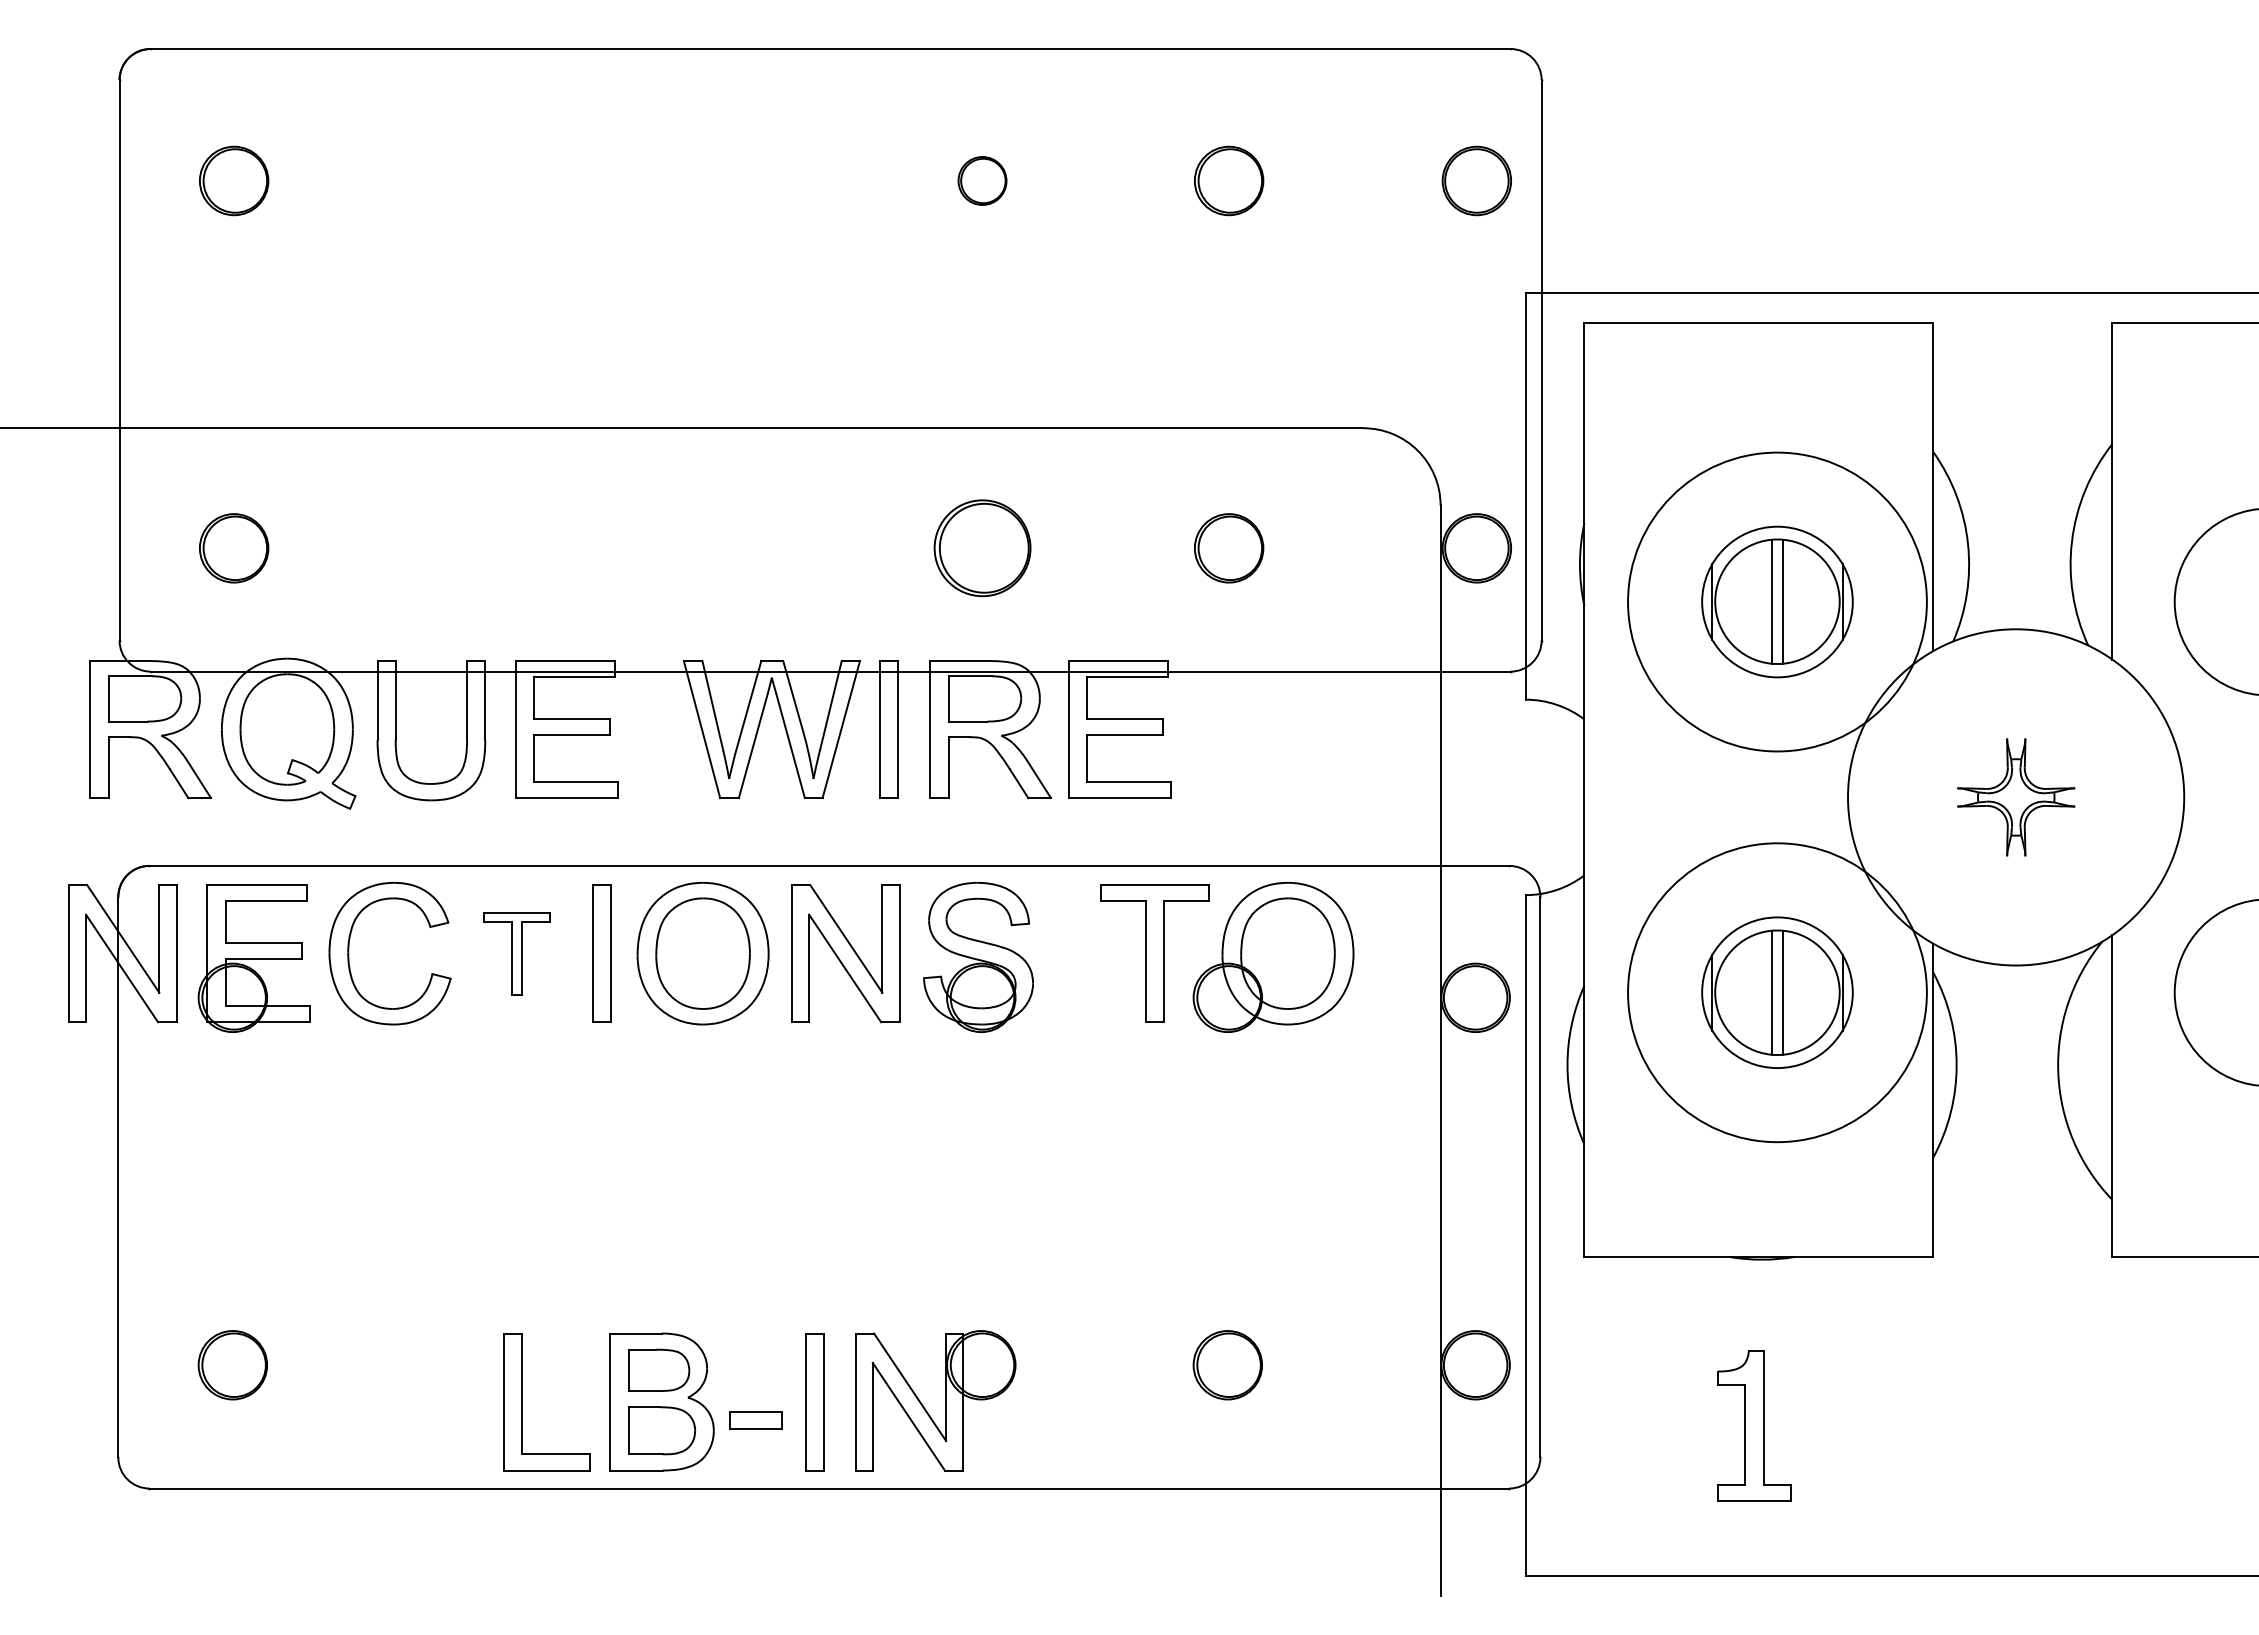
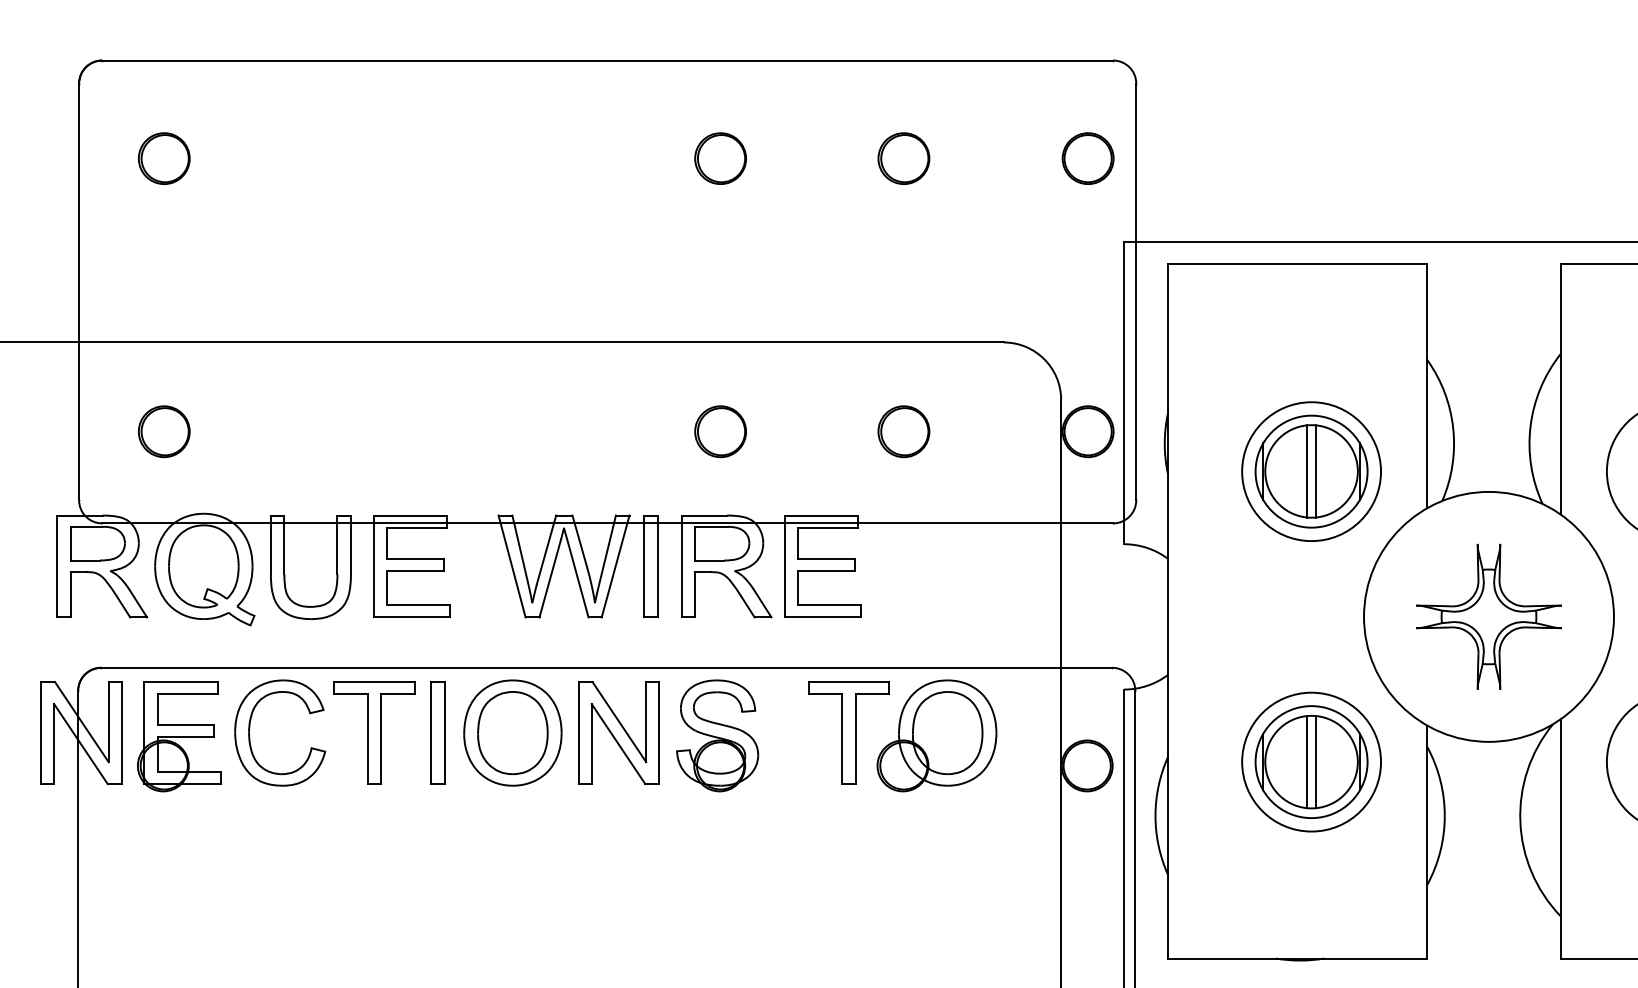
part: (982, 180) -> (720, 158), size x1.43
part: (982, 548) -> (720, 431), size x0.71
circle: (1777, 601) -> (1311, 471), size x0.62
part: (2016, 797) -> (1489, 616), size x1.67
part: (516, 953) -> (374, 732), size x1.67
circle: (1777, 992) -> (1311, 761), size x0.62

